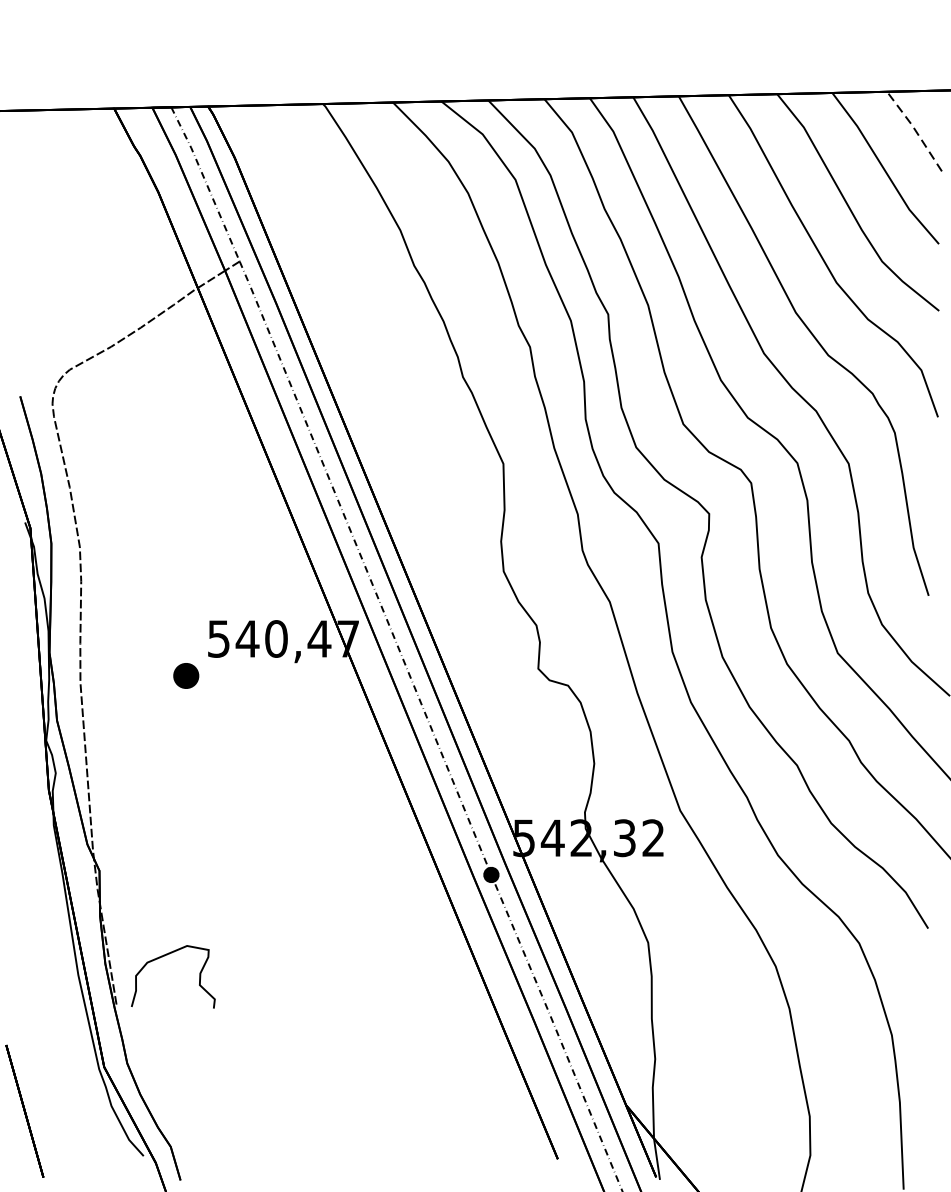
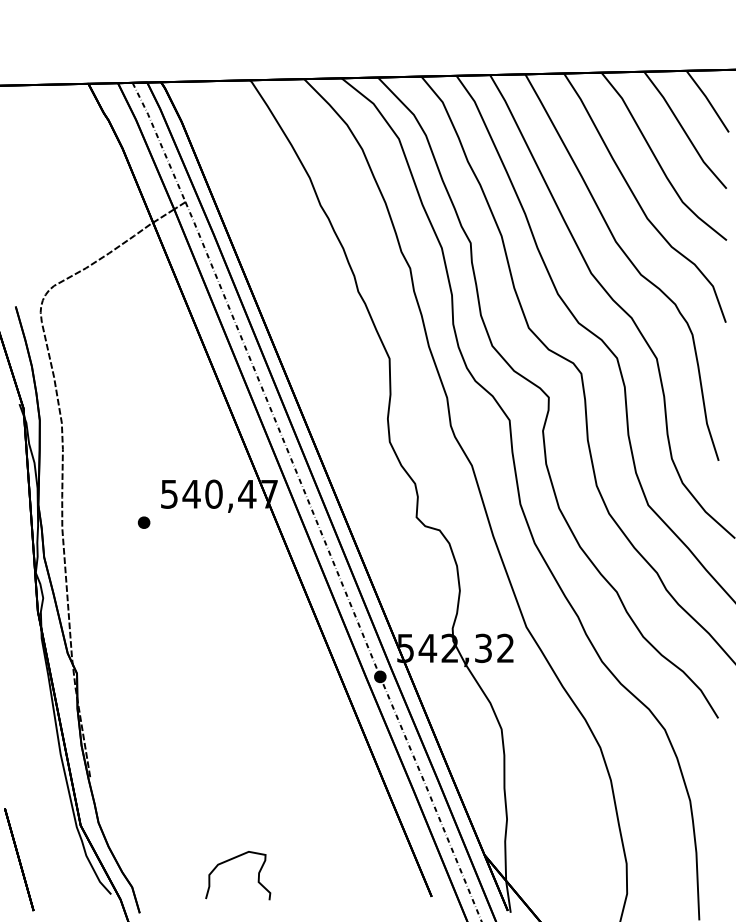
line: (914, 128) -> (707, 99), dashed -> solid
part: (185, 675) -> (143, 522), size x0.62
curve: (164, 957) -> (231, 860), moved

